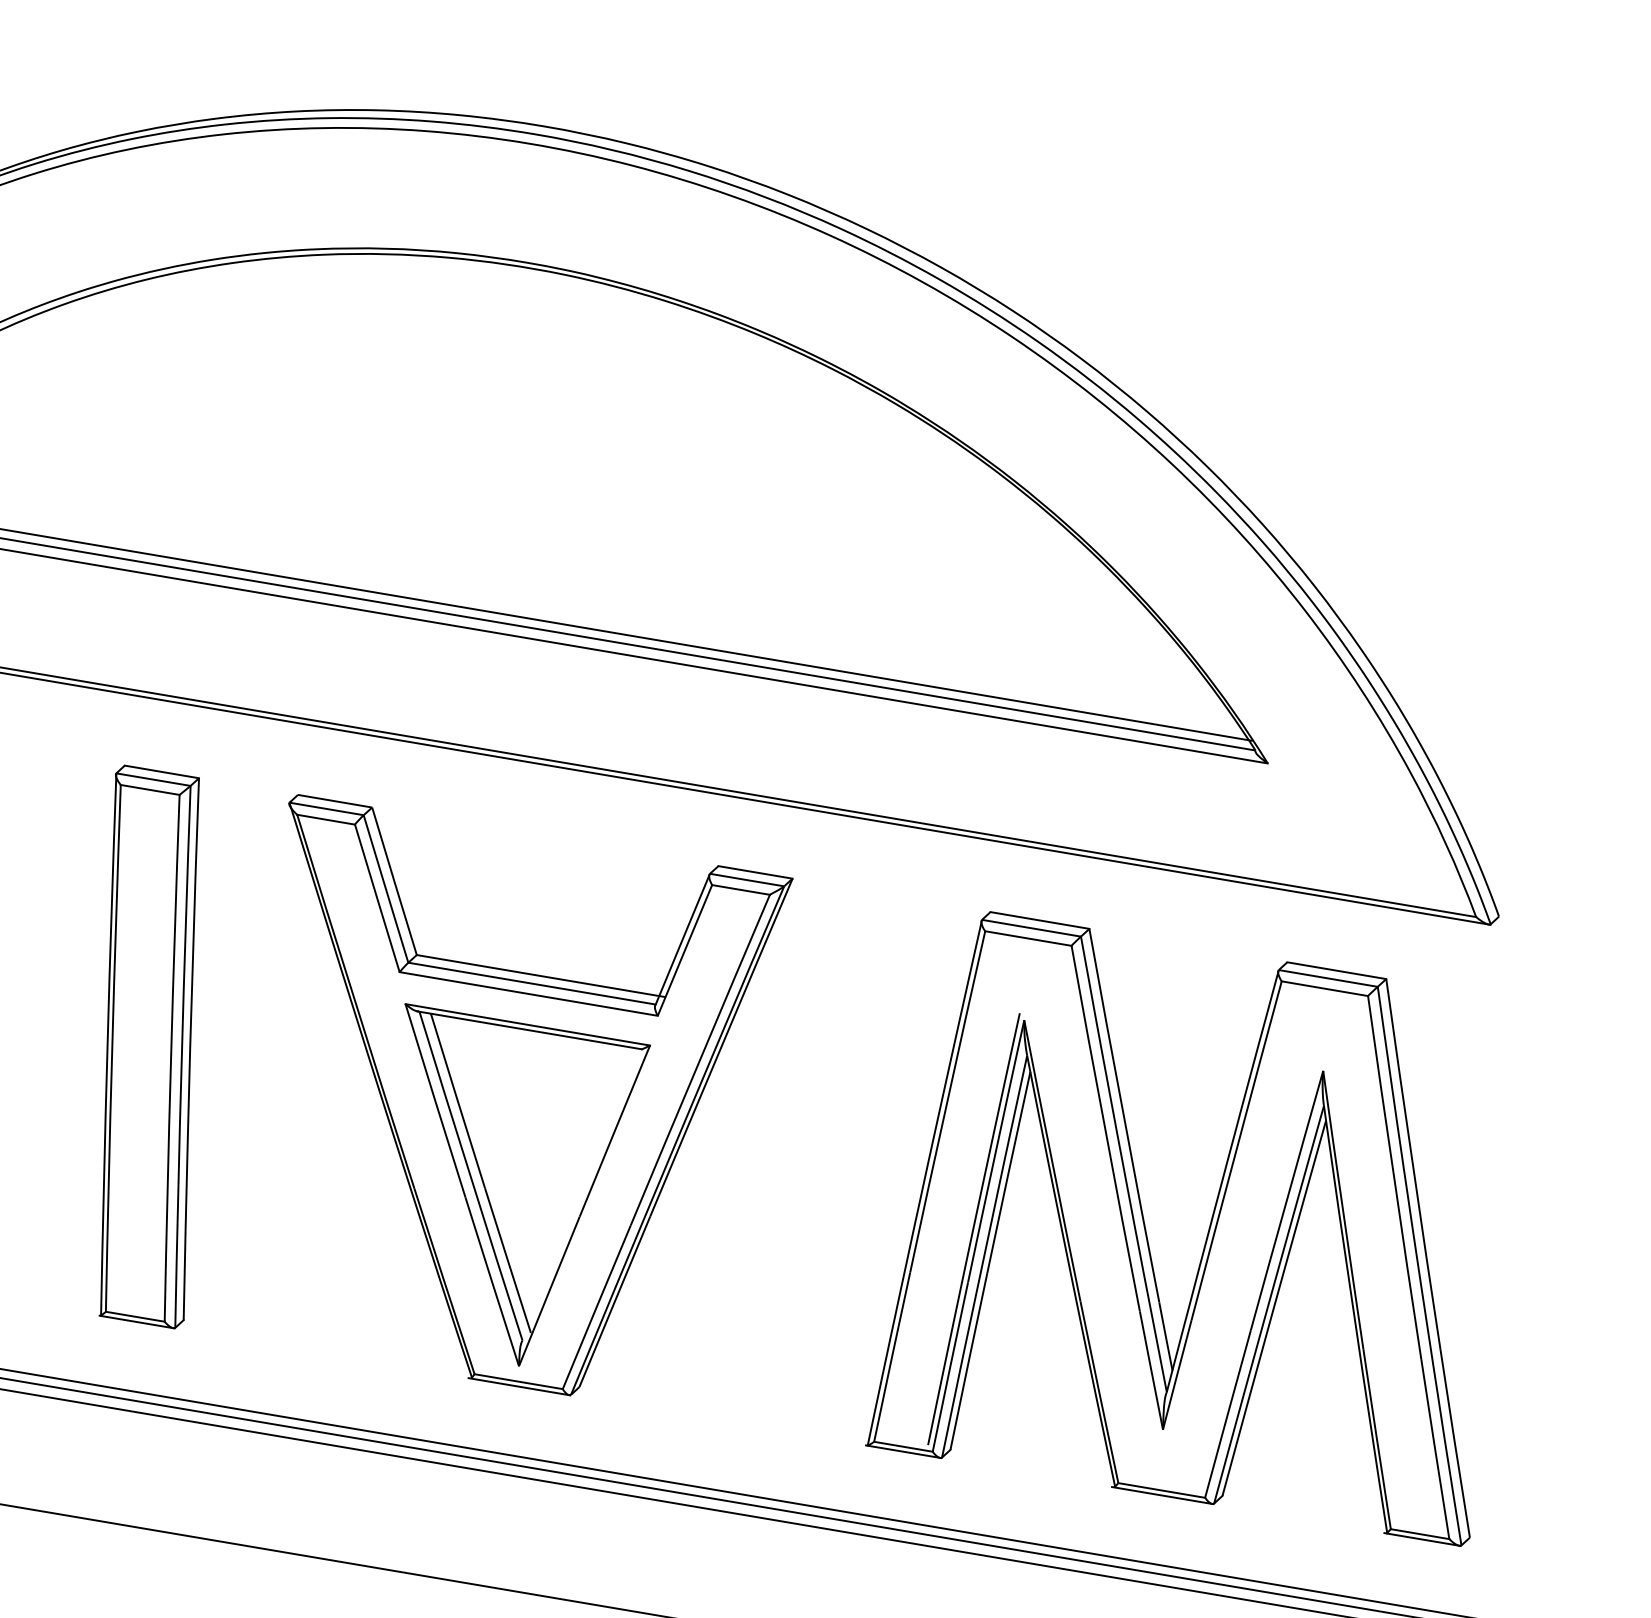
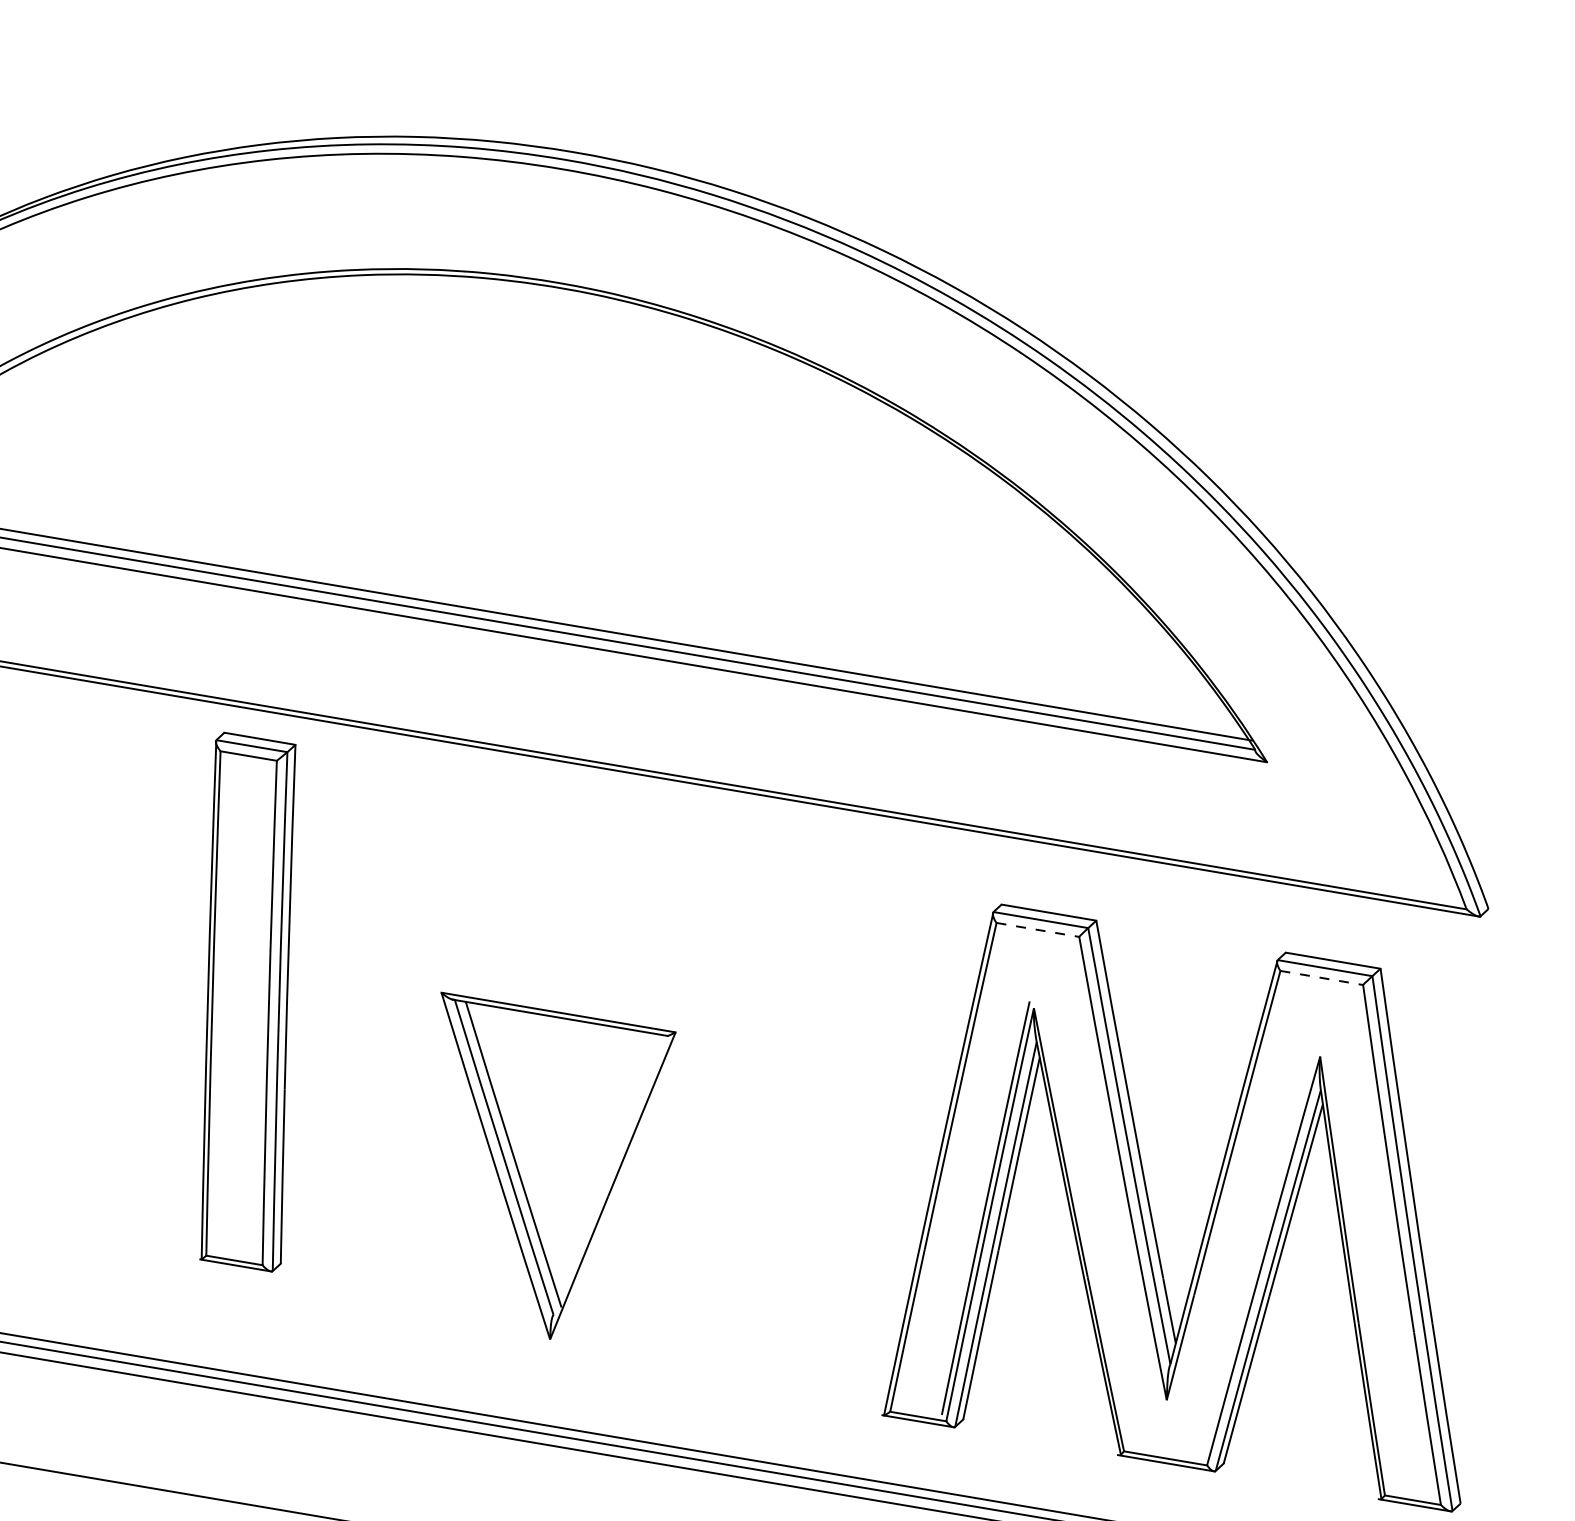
line: (1028, 938) -> (1037, 929), solid -> dashed
line: (1324, 988) -> (1321, 977), solid -> dashed
part: (148, 1046) -> (247, 1001), moved
part: (540, 1095) -> (570, 1080), removed

